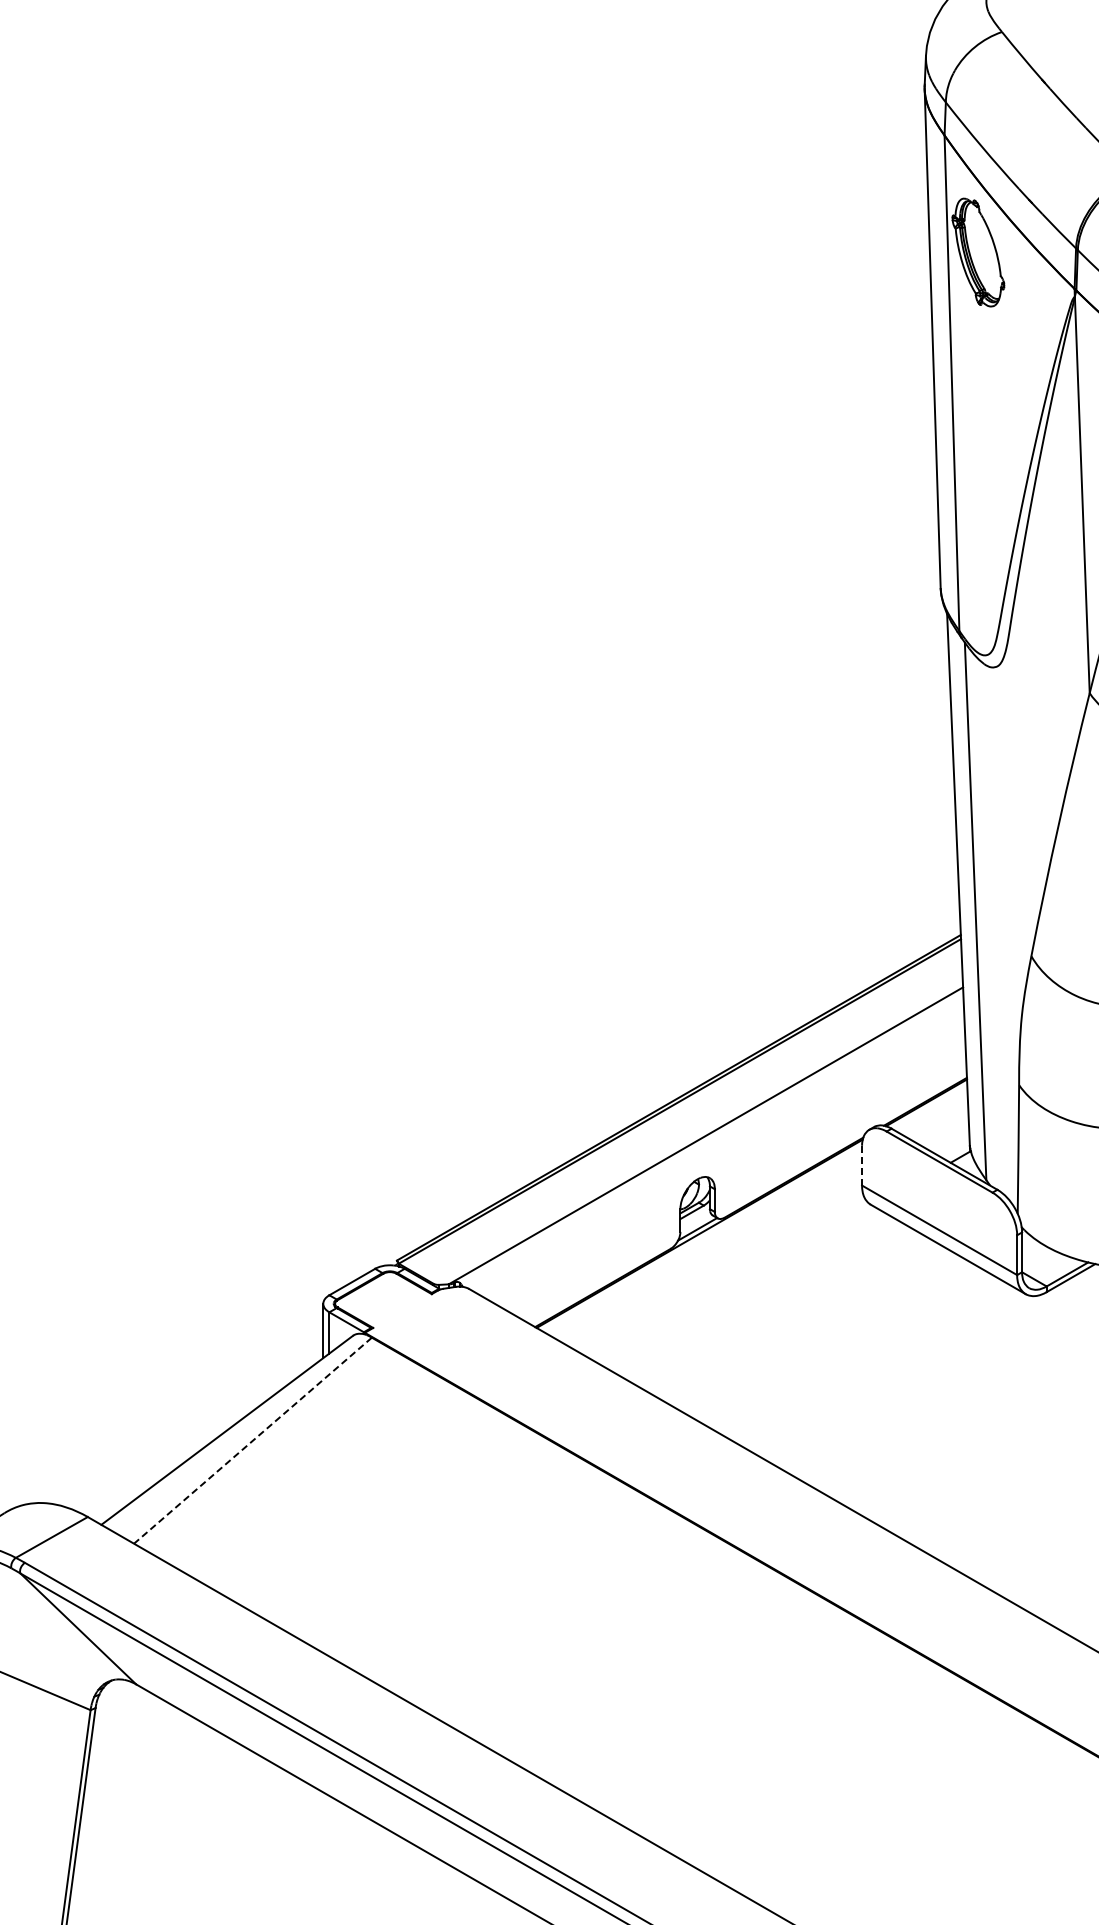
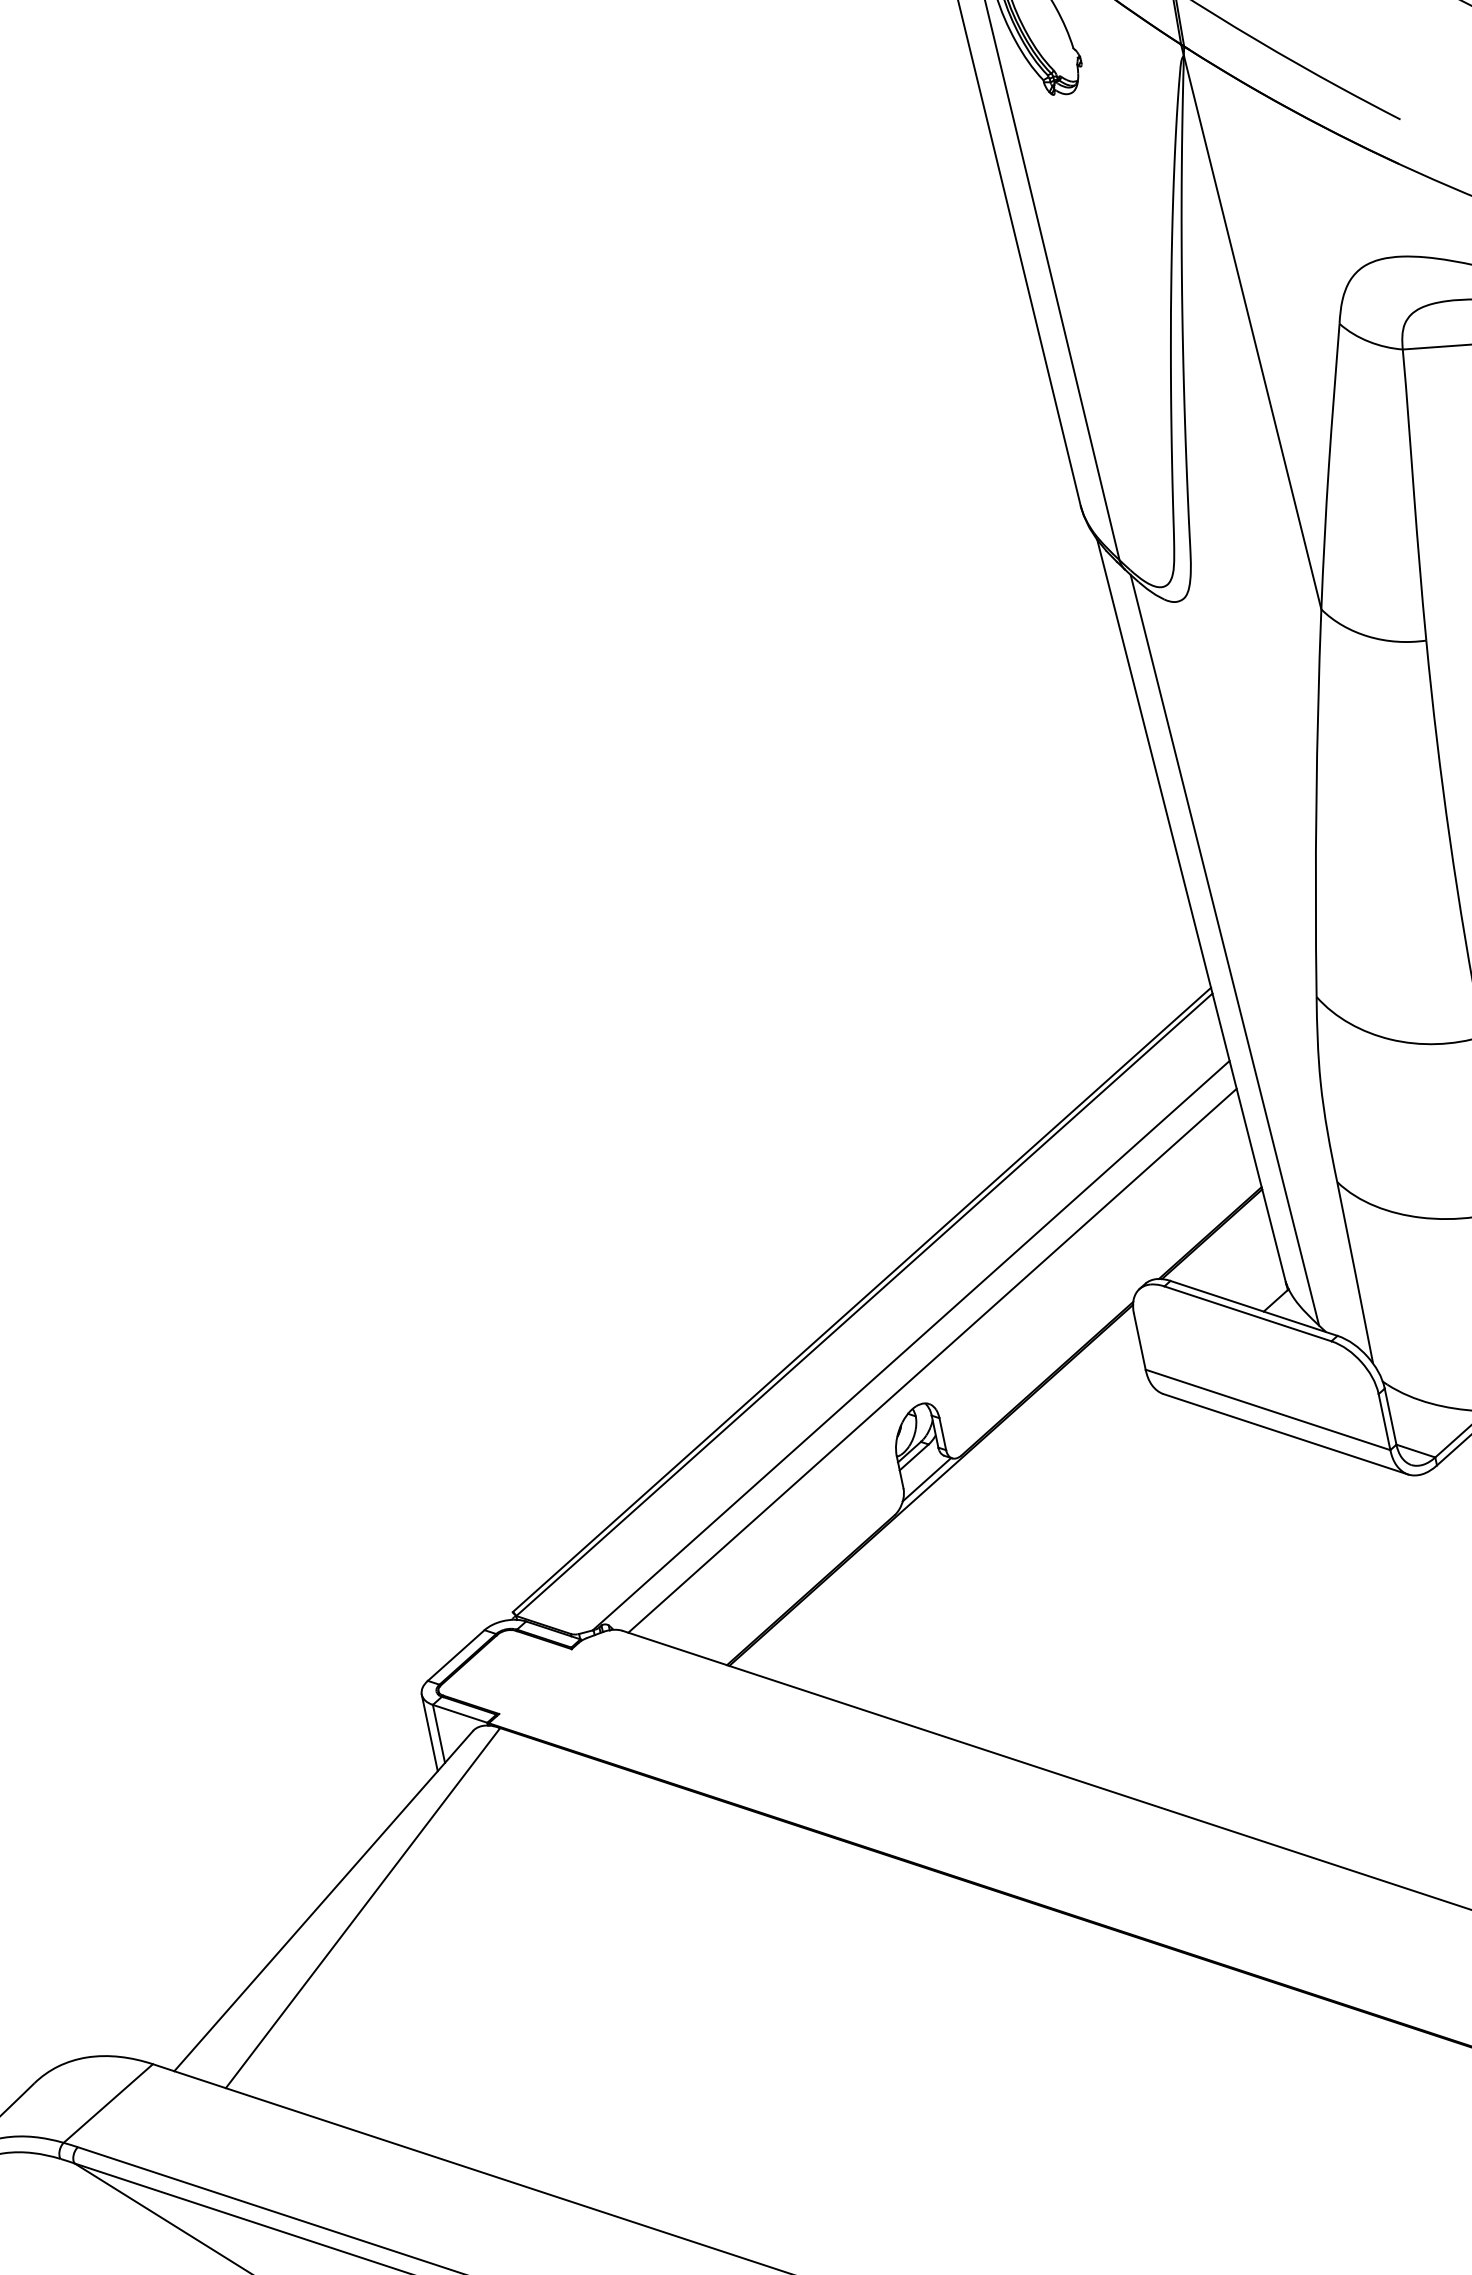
line: (717, 1149) -> (931, 1361), added
line: (862, 1165) -> (1140, 1341), dashed -> solid
line: (252, 1441) -> (362, 1909), dashed -> solid

